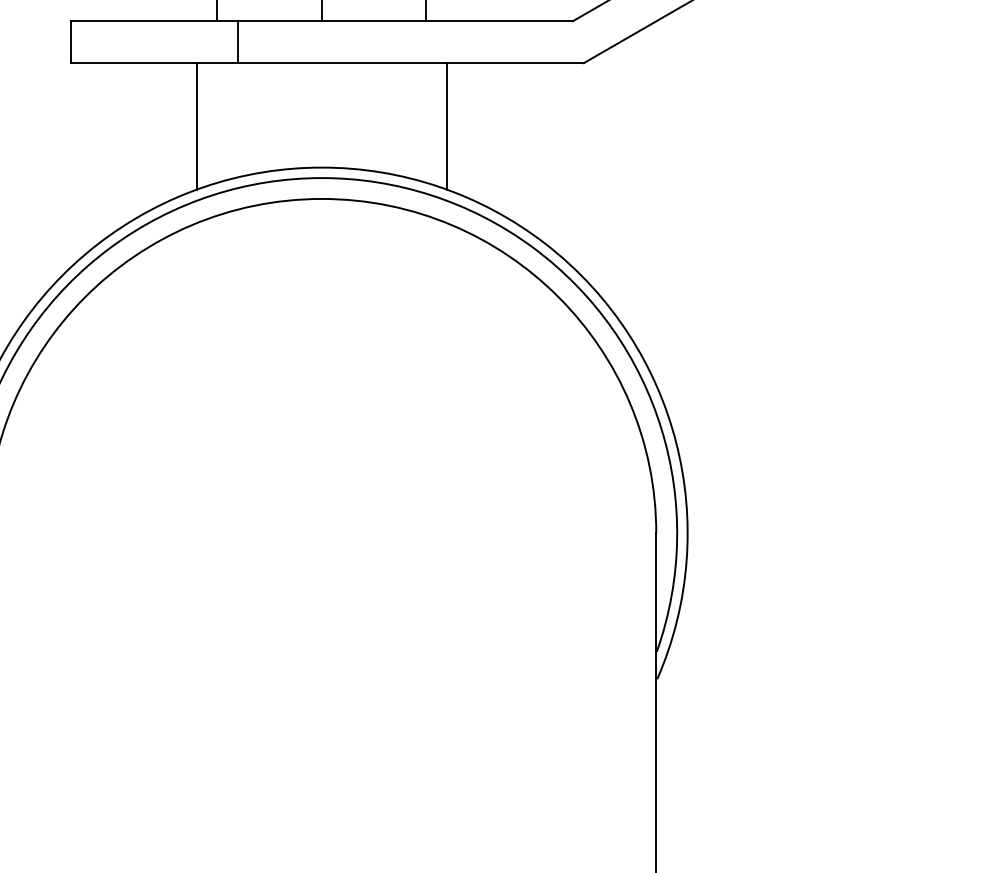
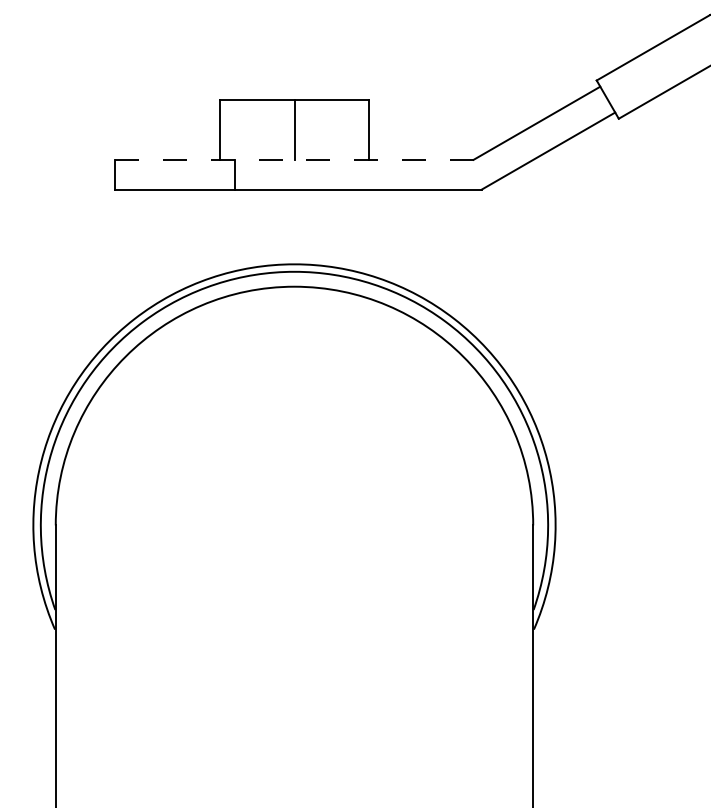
line: (321, 20) -> (294, 159), solid -> dashed
line: (195, 125) -> (204, 234), removed
line: (447, 125) -> (384, 234), removed

